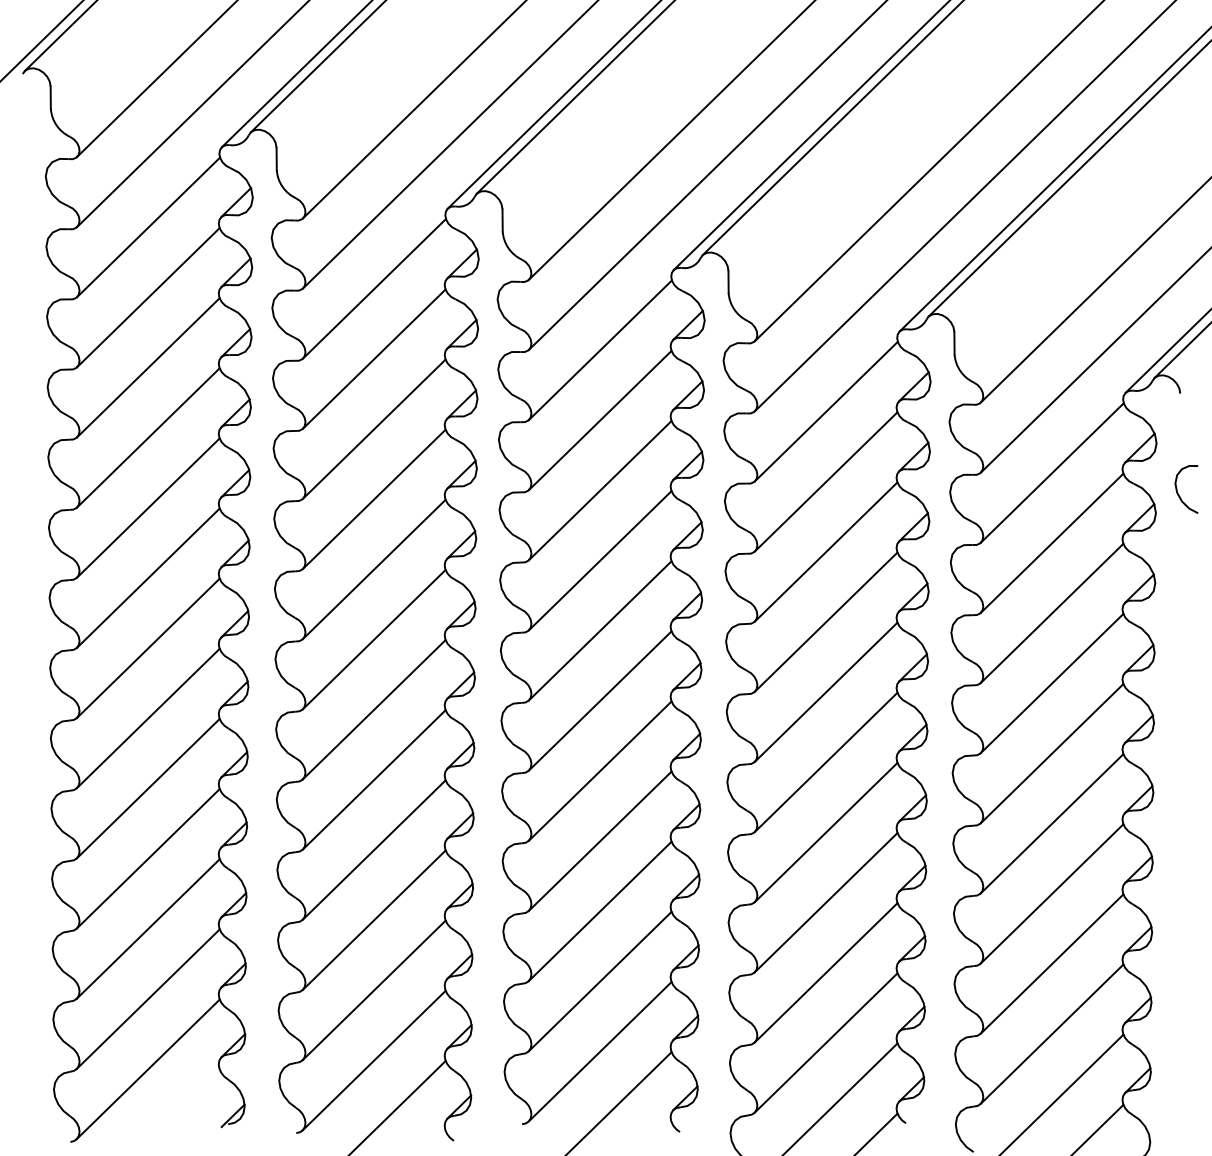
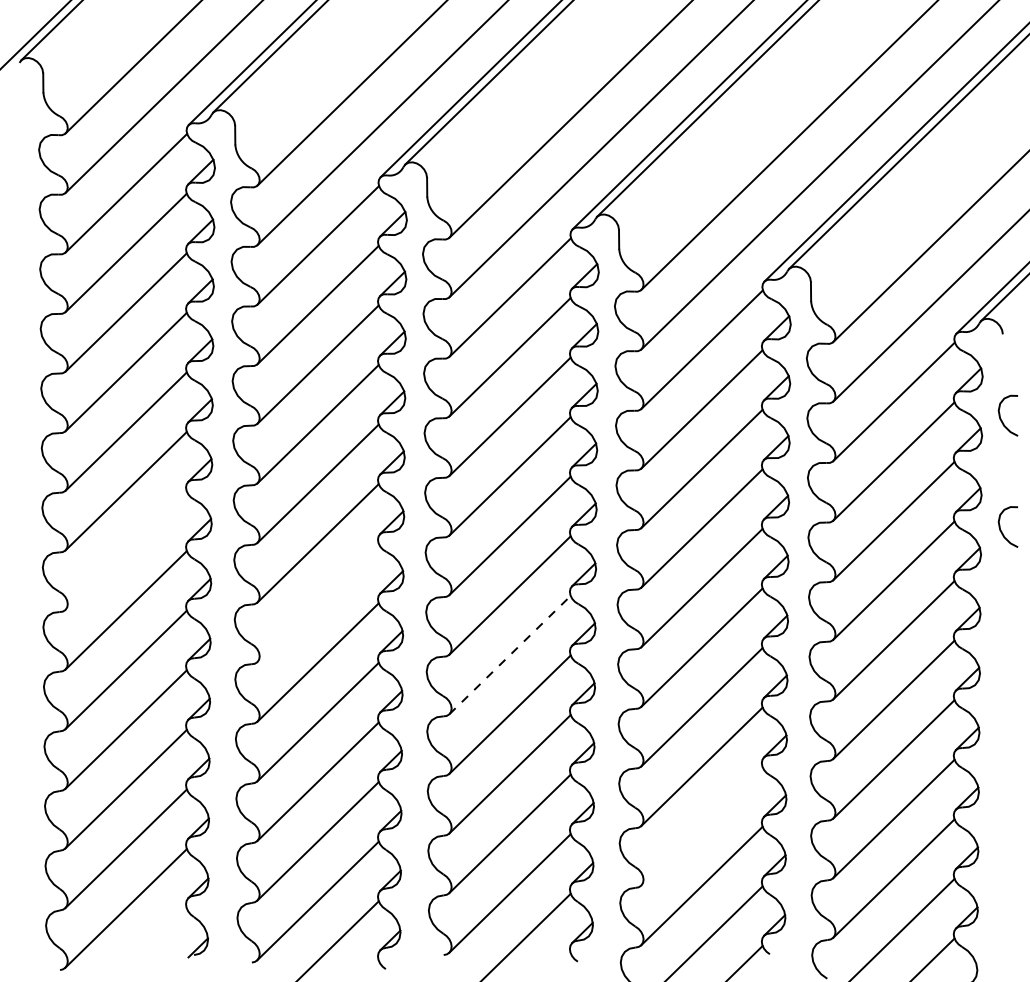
curve: (1178, 623) -> (1001, 529), added
line: (147, 648) -> (125, 550), removed
line: (373, 709) -> (317, 602), removed
line: (600, 771) -> (510, 655), solid -> dashed
line: (825, 972) -> (701, 826), removed

